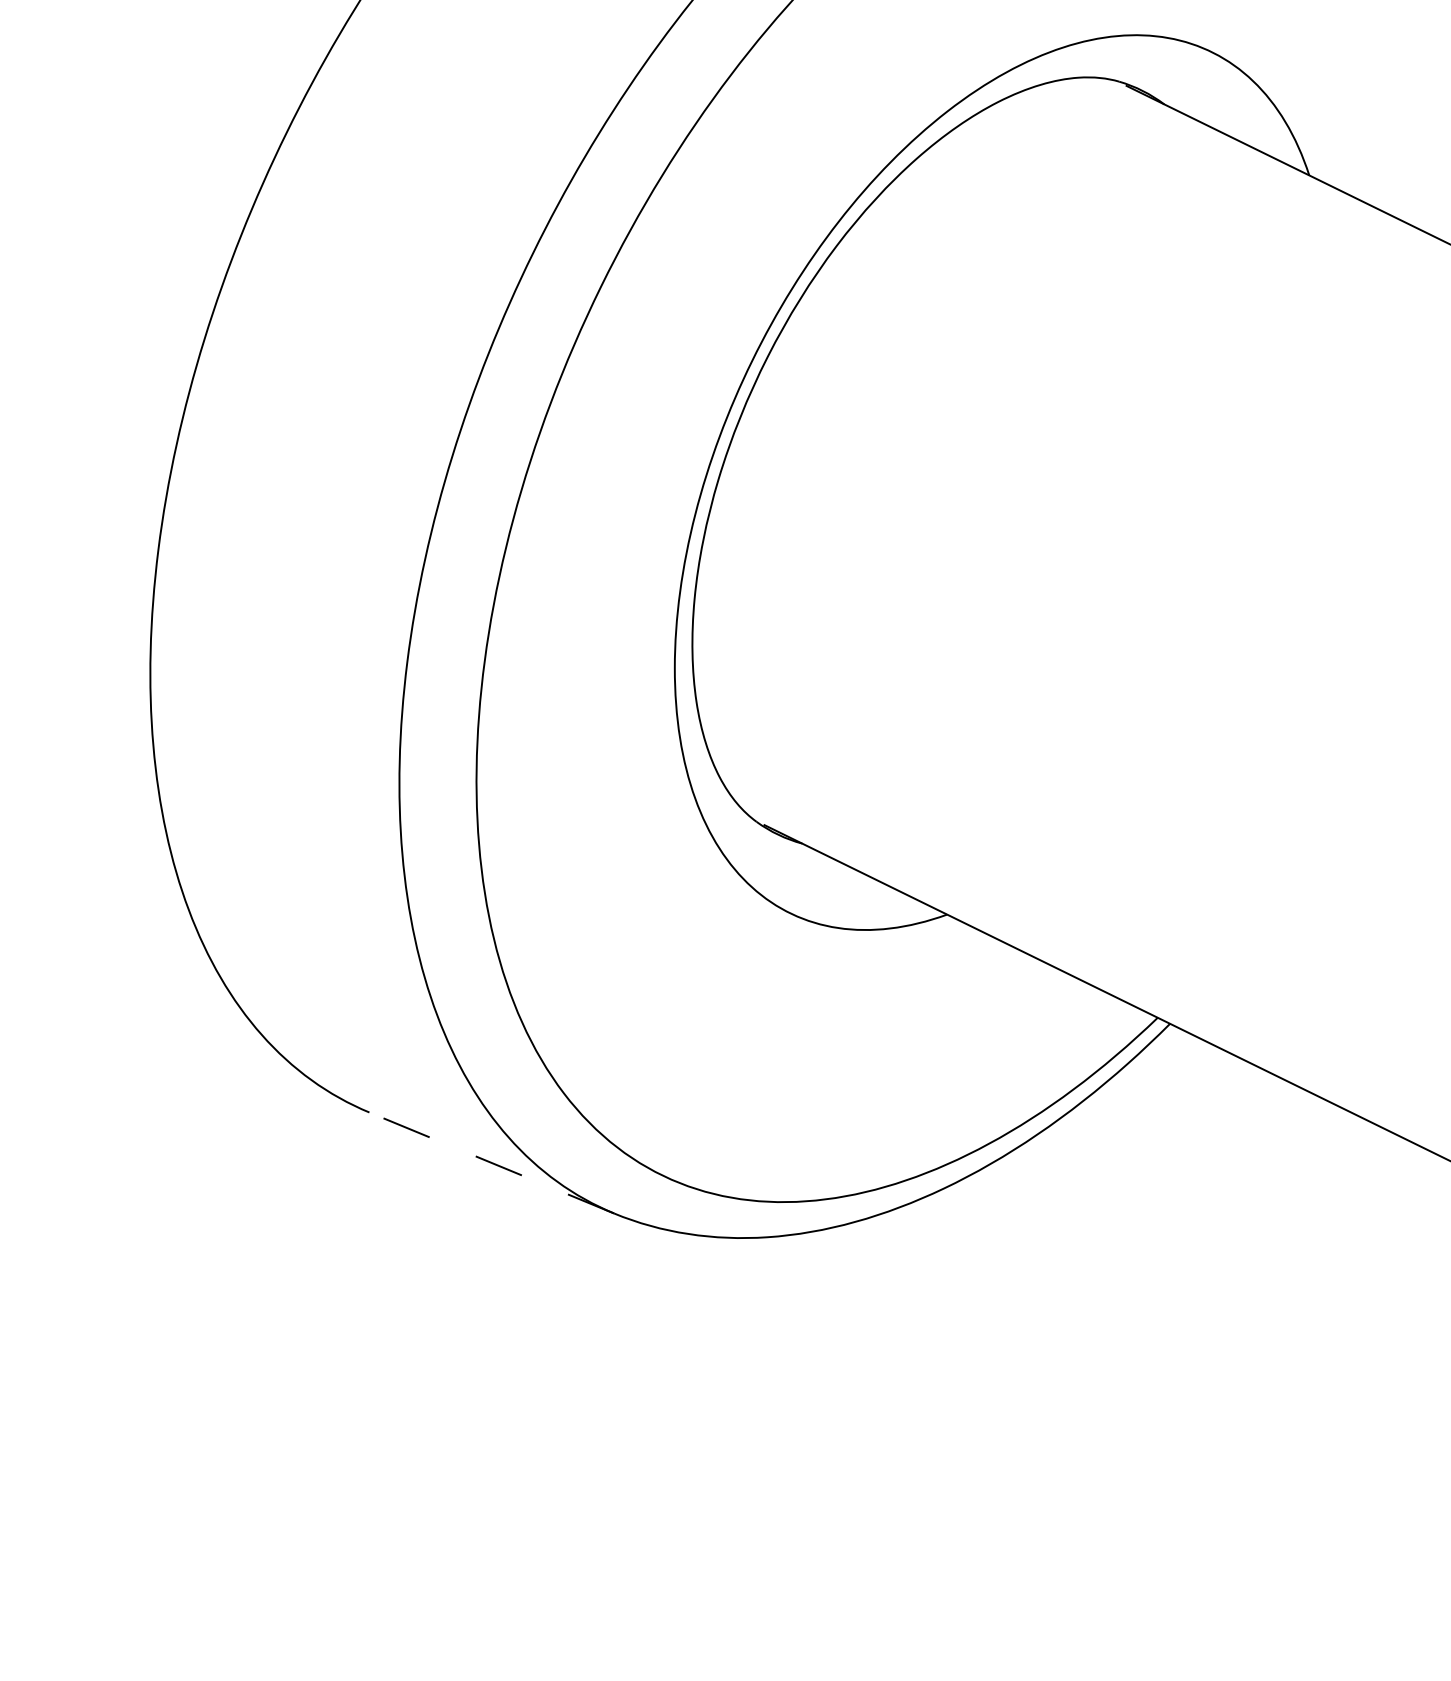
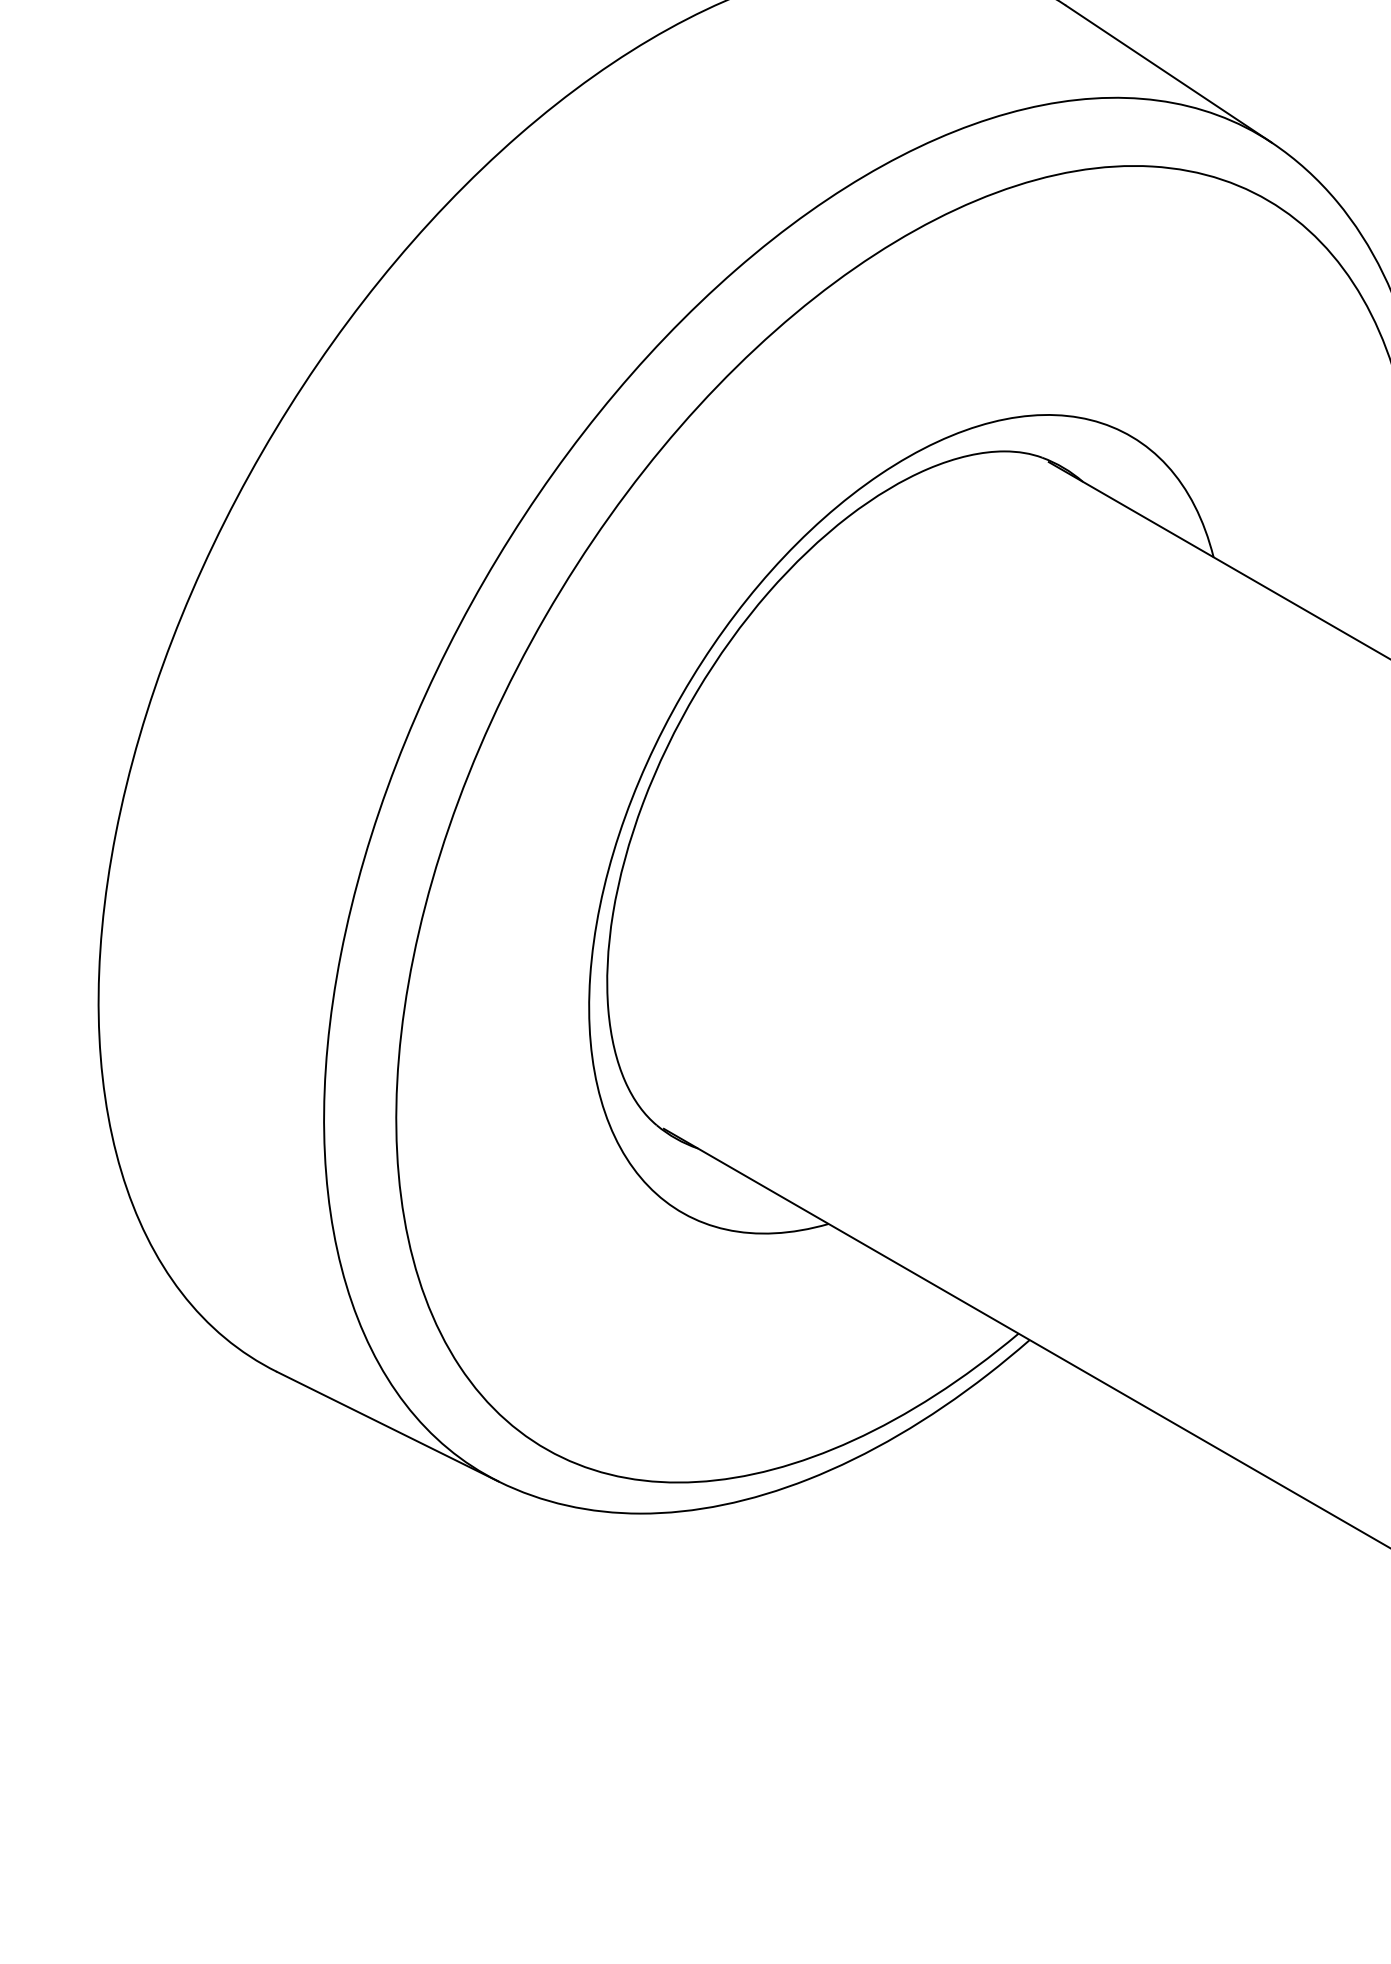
line: (491, 1162) -> (387, 1426), dashed -> solid

